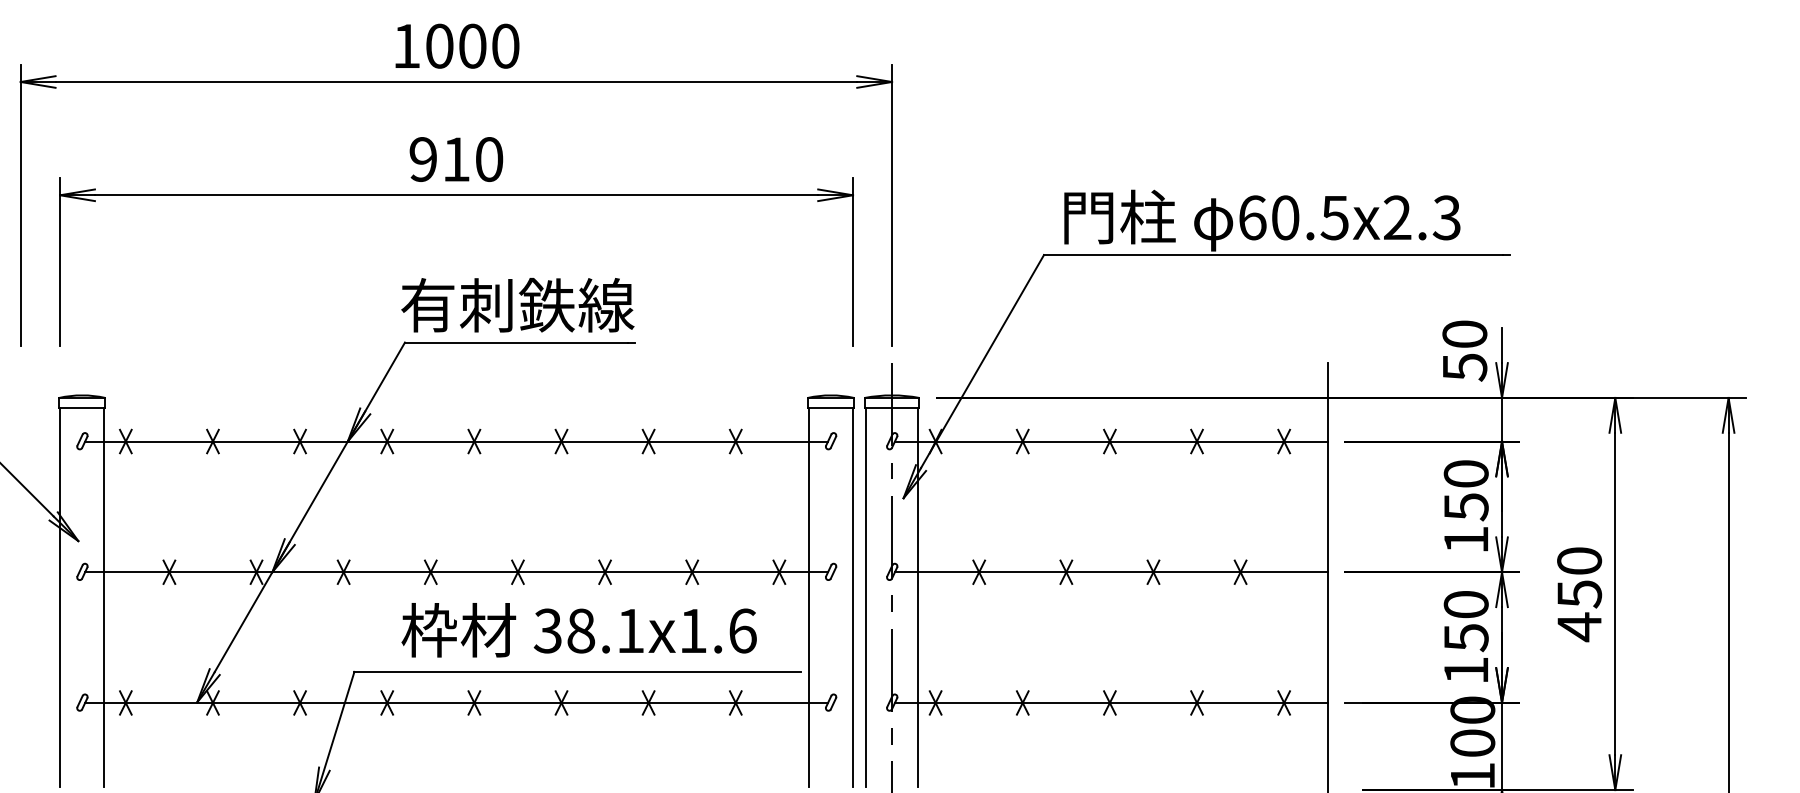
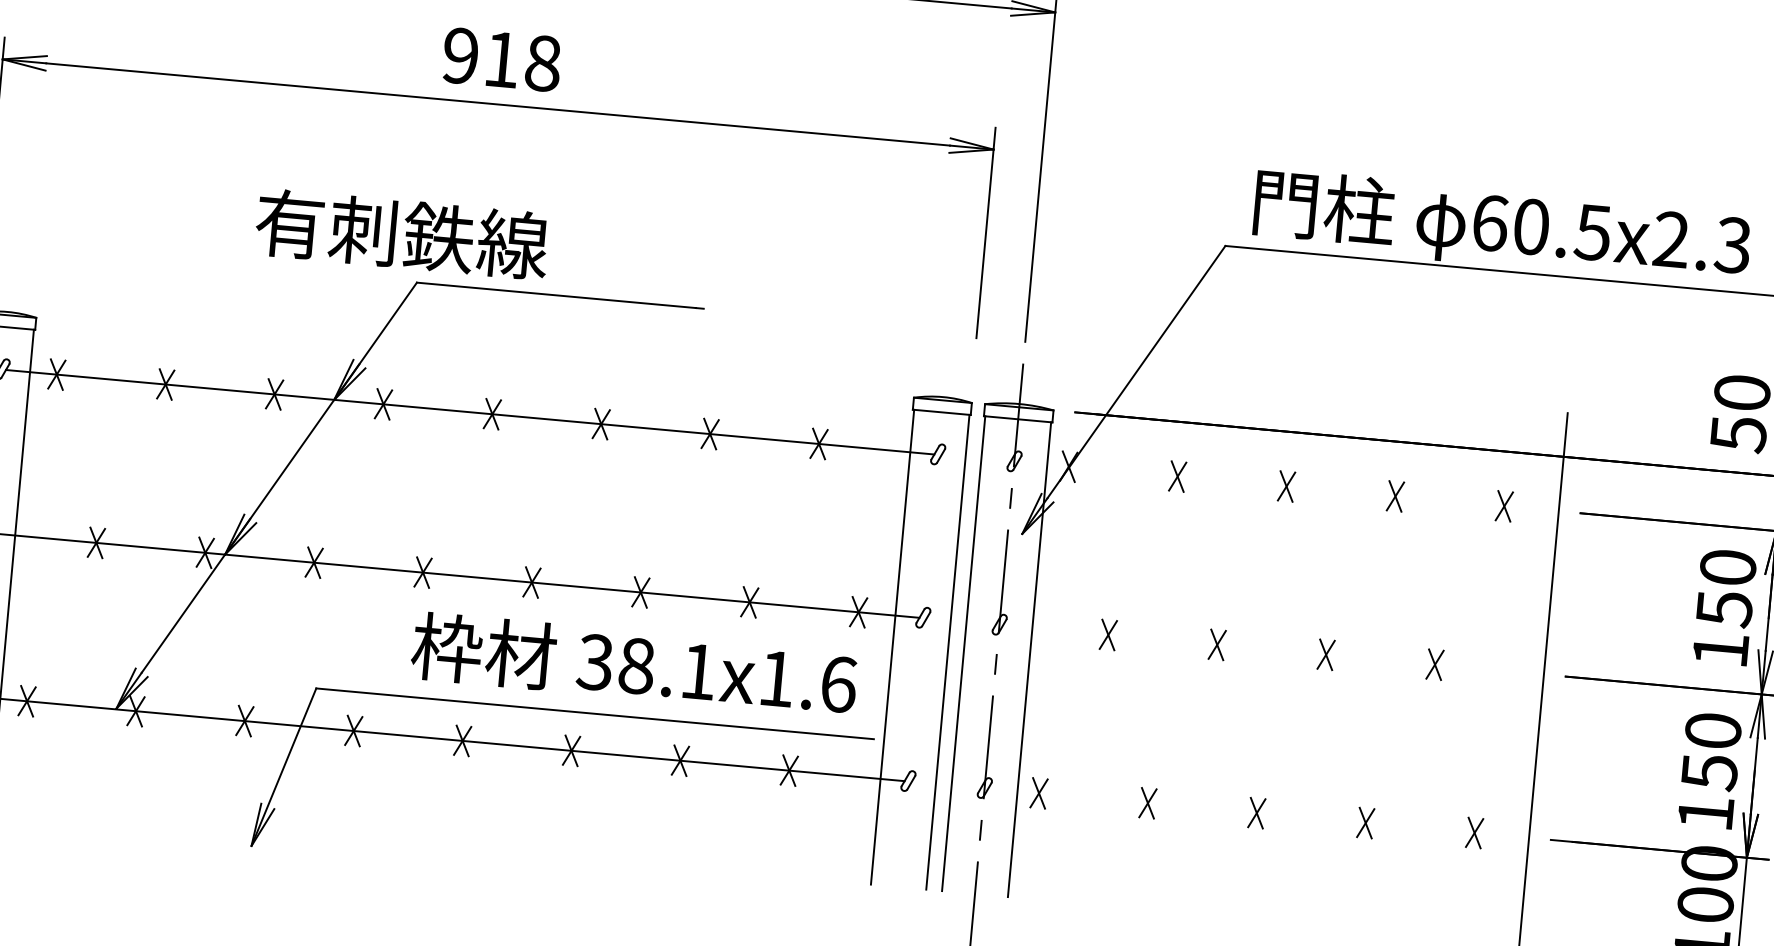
text: (489, 159) -> (543, 63), 910 -> 918
text: (517, 305) -> (401, 234), moved
line: (1110, 441) -> (1287, 486), removed
line: (1110, 572) -> (1272, 650), removed
text: (578, 630) -> (633, 665), moved
line: (1110, 702) -> (1257, 812), removed

